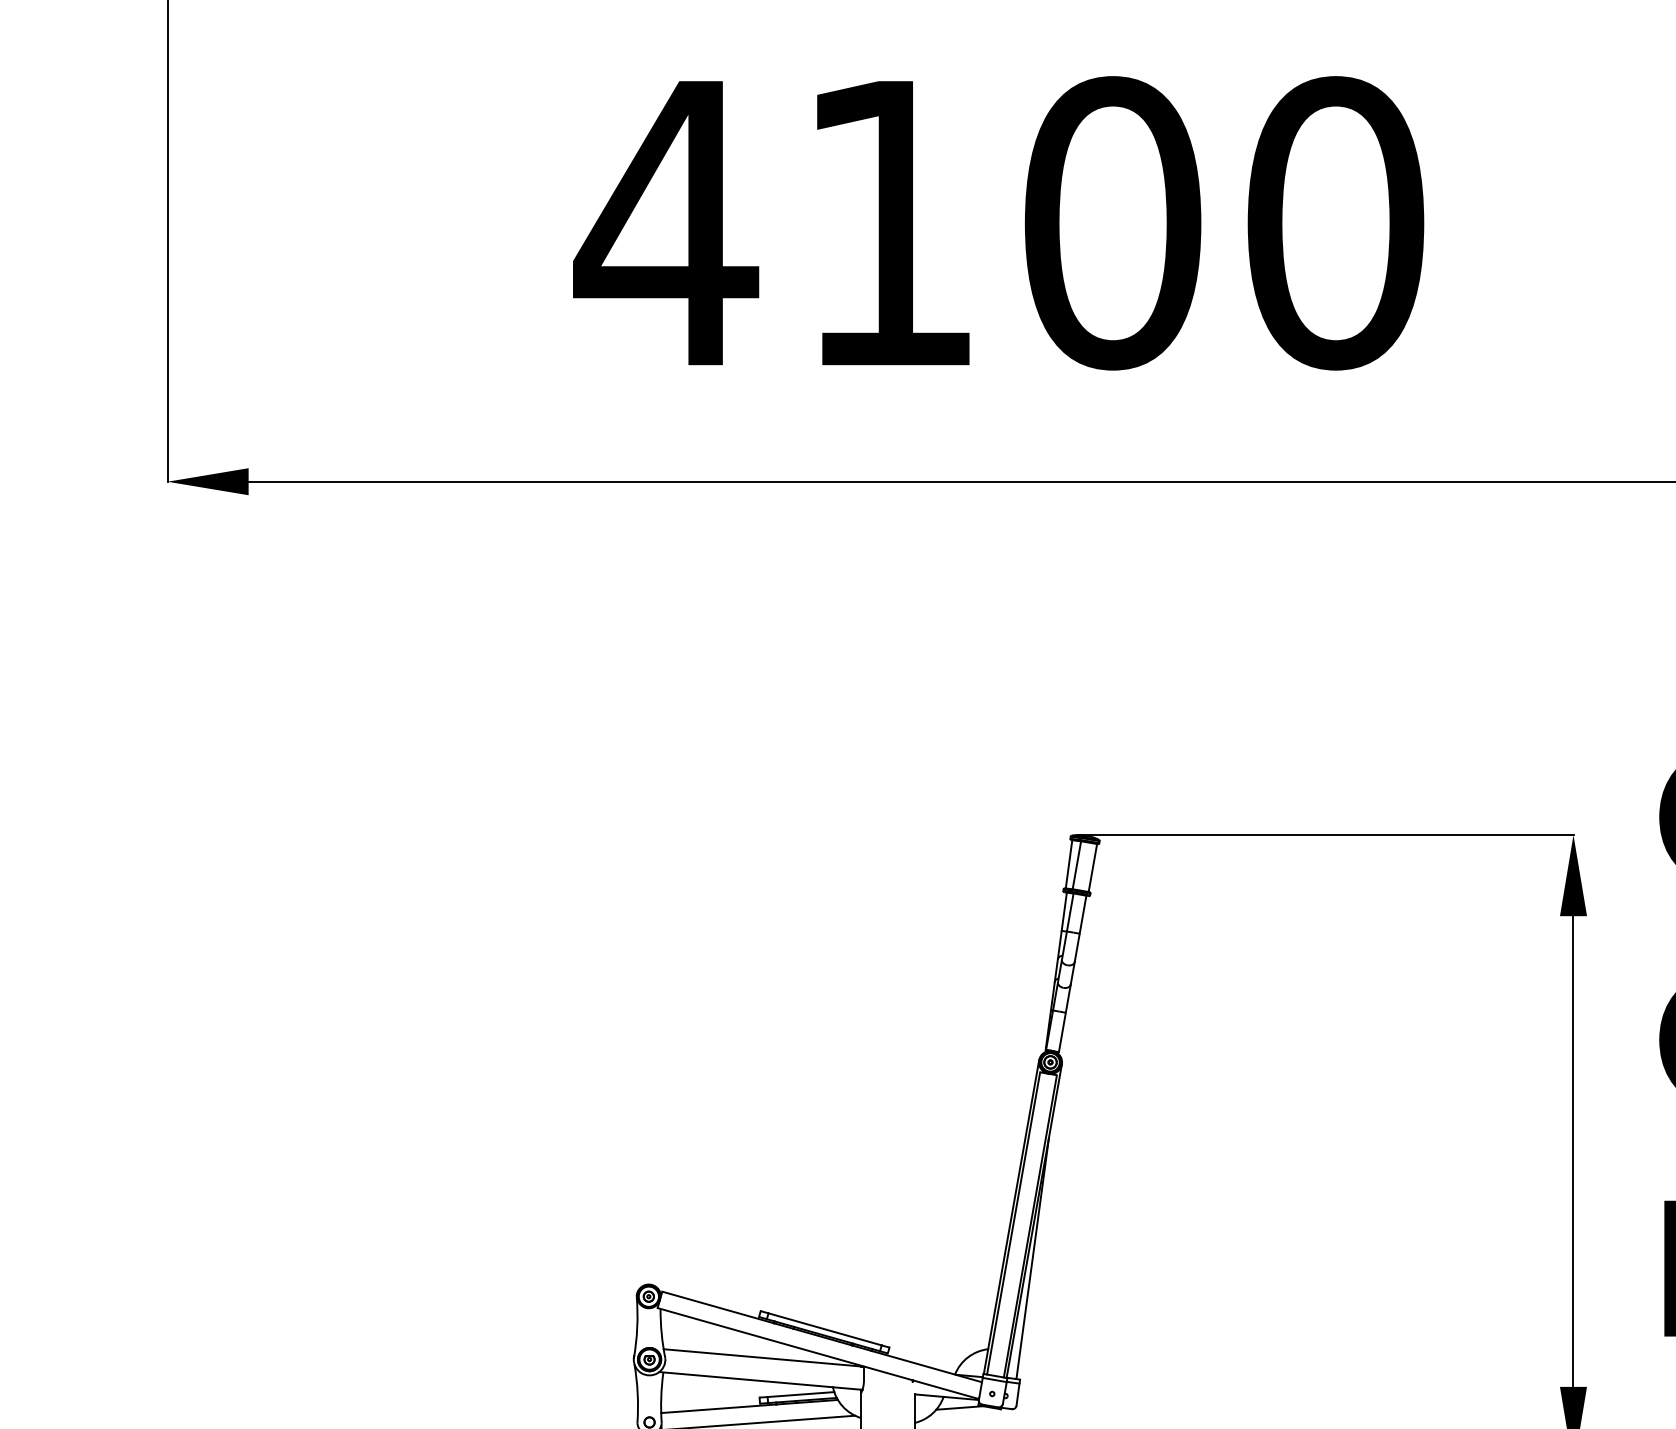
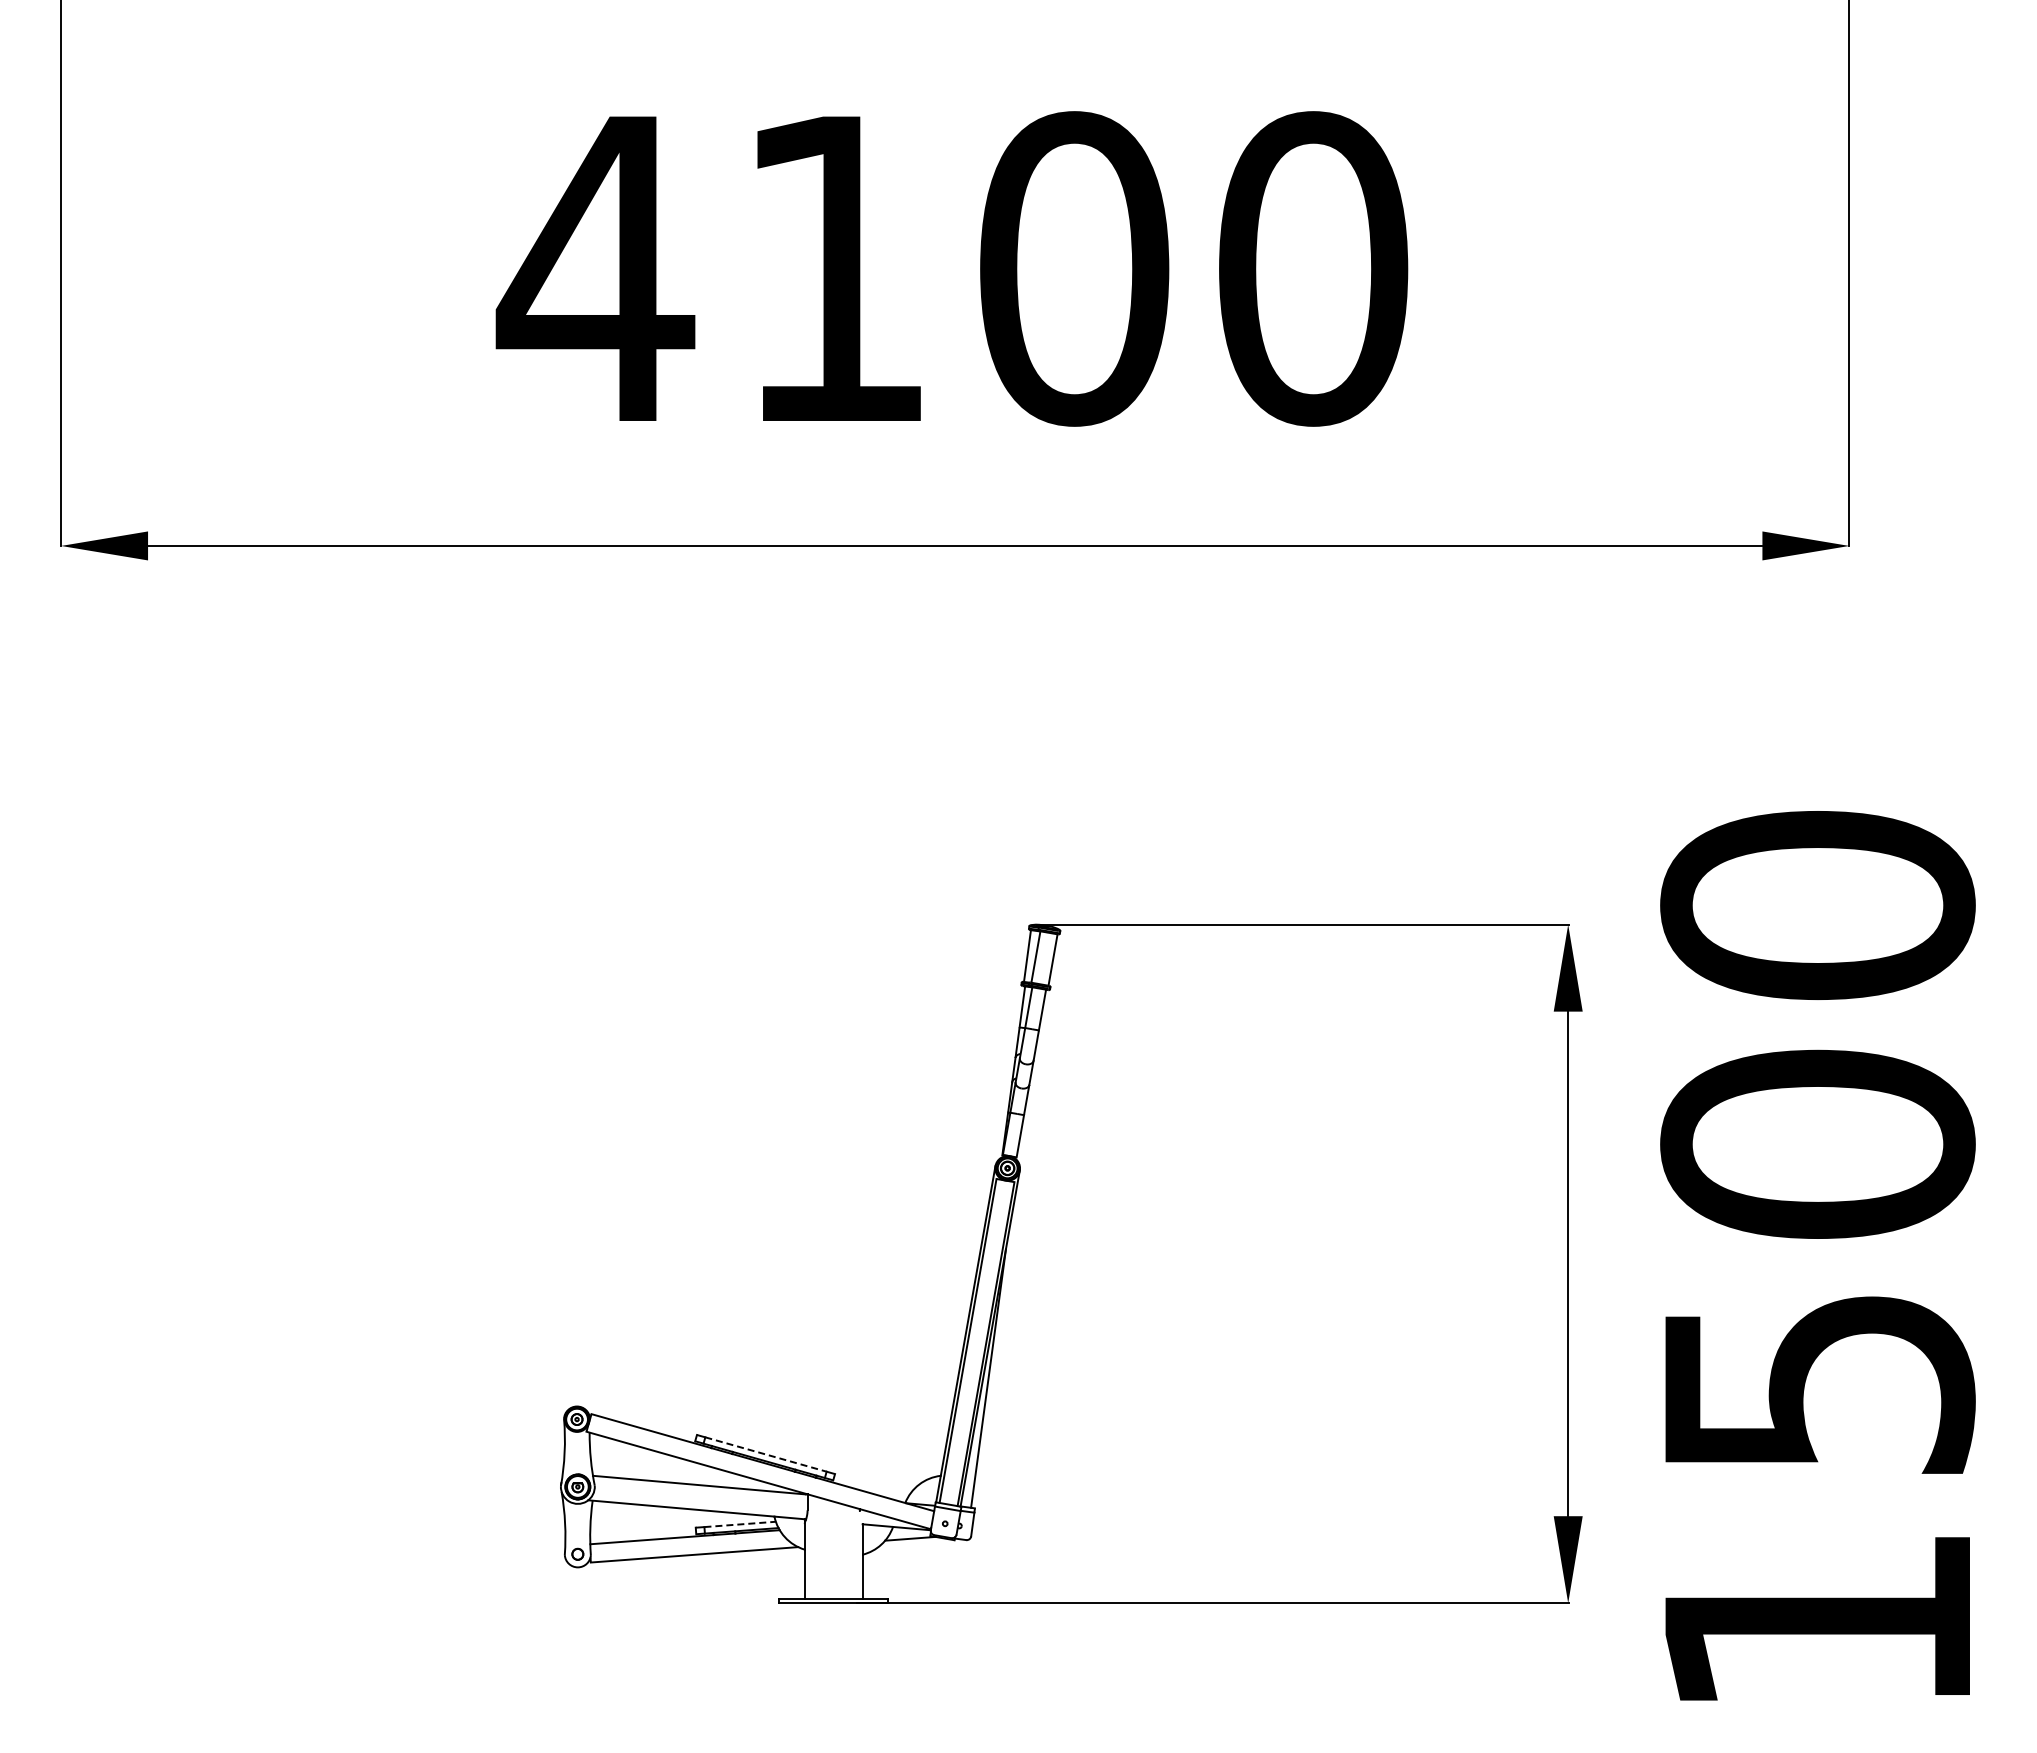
line: (825, 1329) -> (766, 1454), solid -> dashed
line: (801, 1394) -> (740, 1524), solid -> dashed

